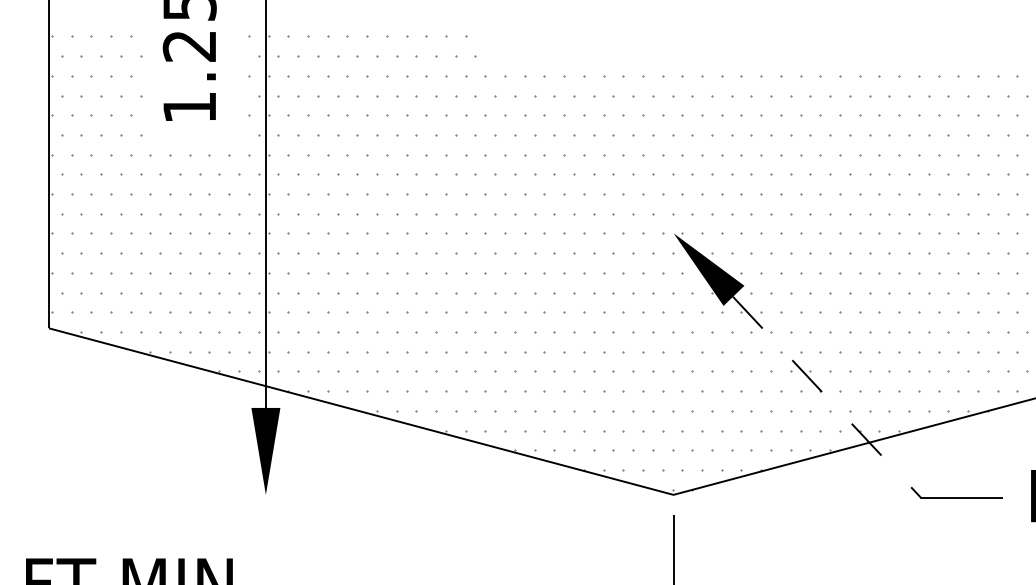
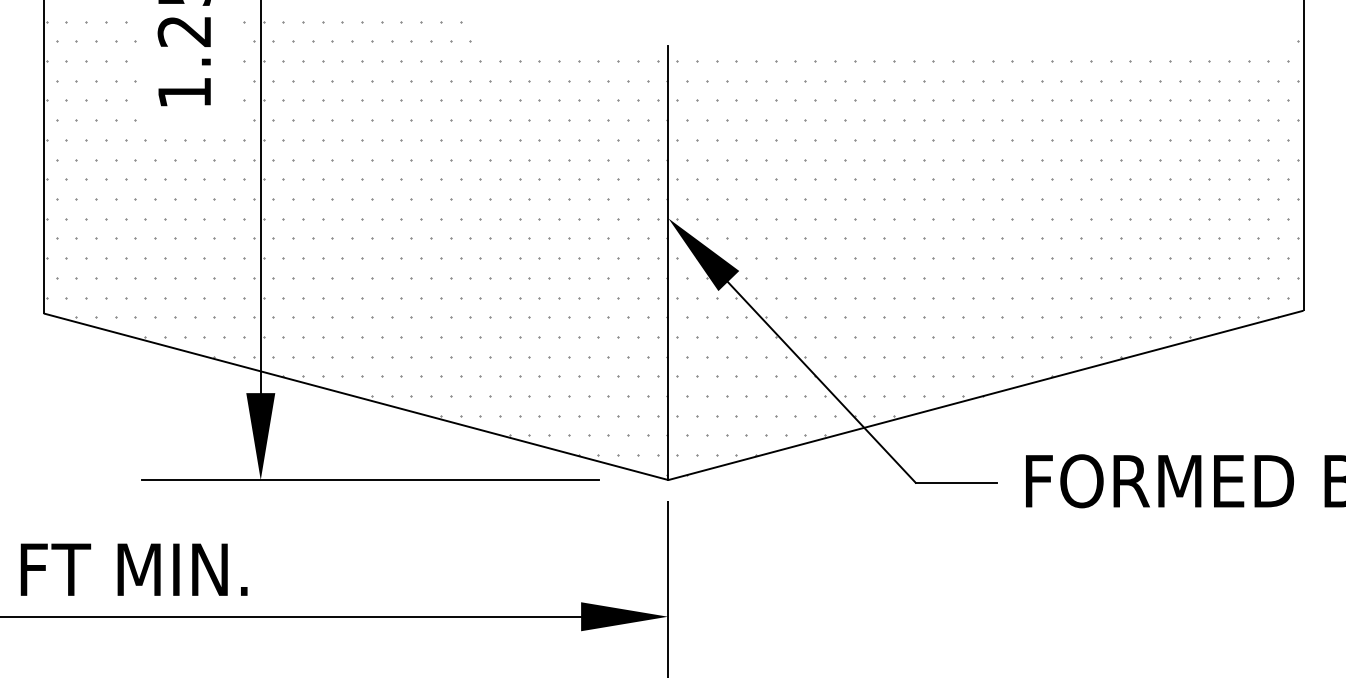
line: (673, 277) -> (668, 262), added
line: (826, 397) -> (821, 382), dashed -> solid
line: (374, 495) -> (369, 480), added

